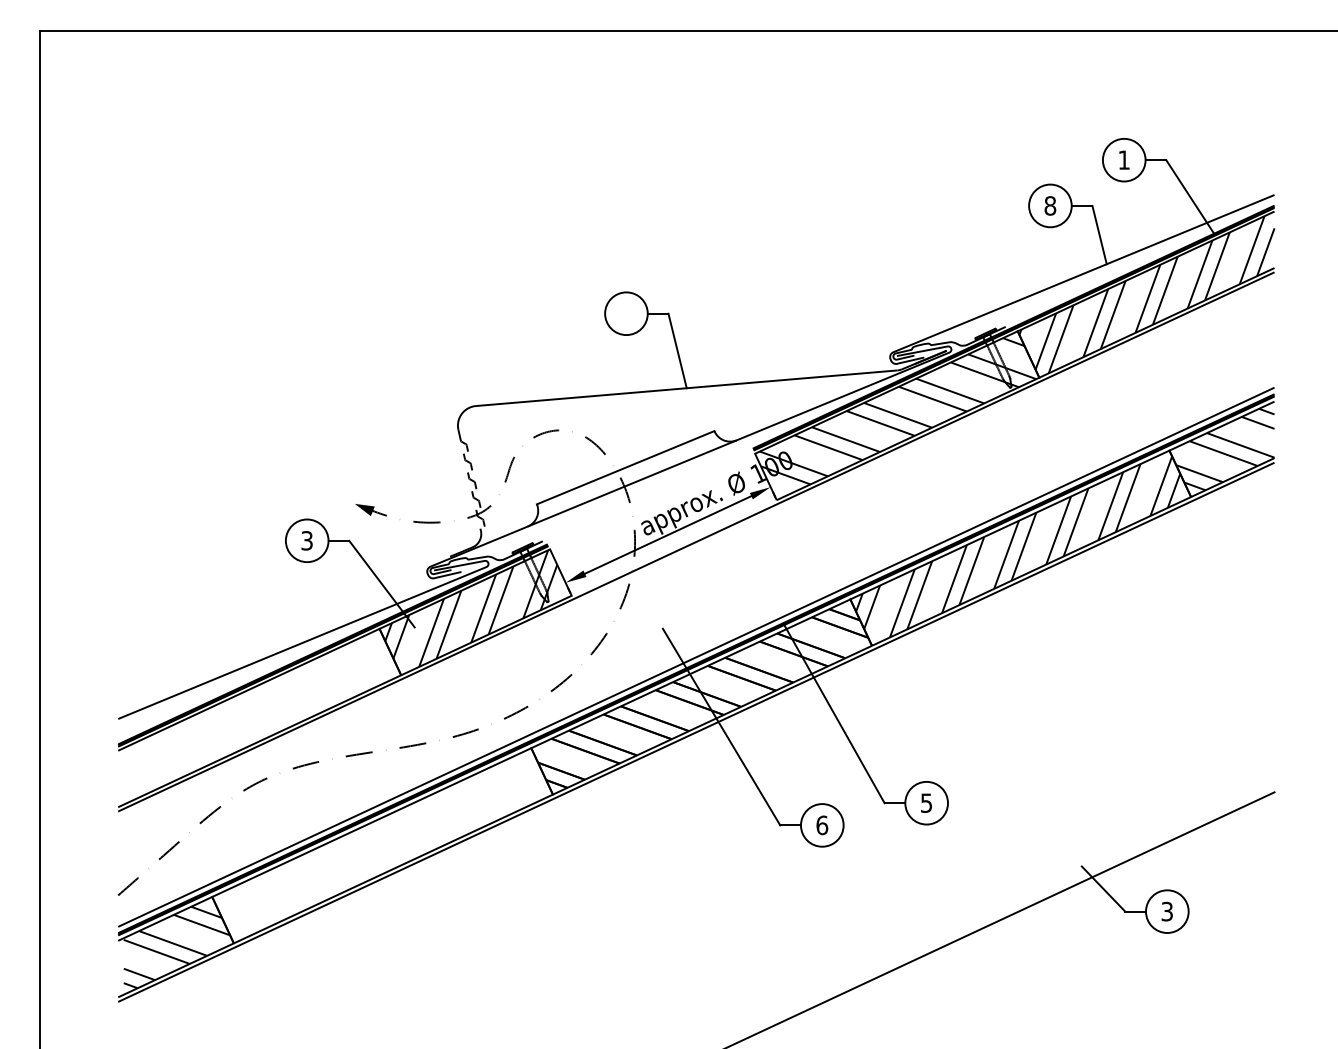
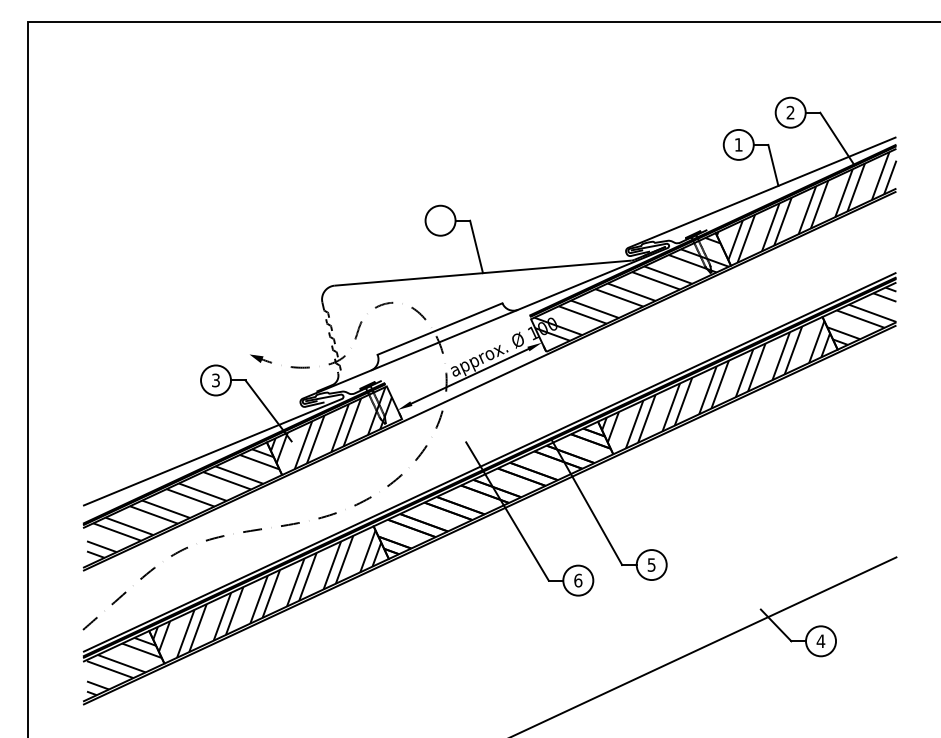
text: (1123, 159) -> (790, 112), 1 -> 2
text: (1050, 205) -> (738, 144), 8 -> 1
hatch: (260, 715) -> (183, 503), added
hatch: (380, 843) -> (267, 593), added
text: (1166, 911) -> (820, 641), 3 -> 4

